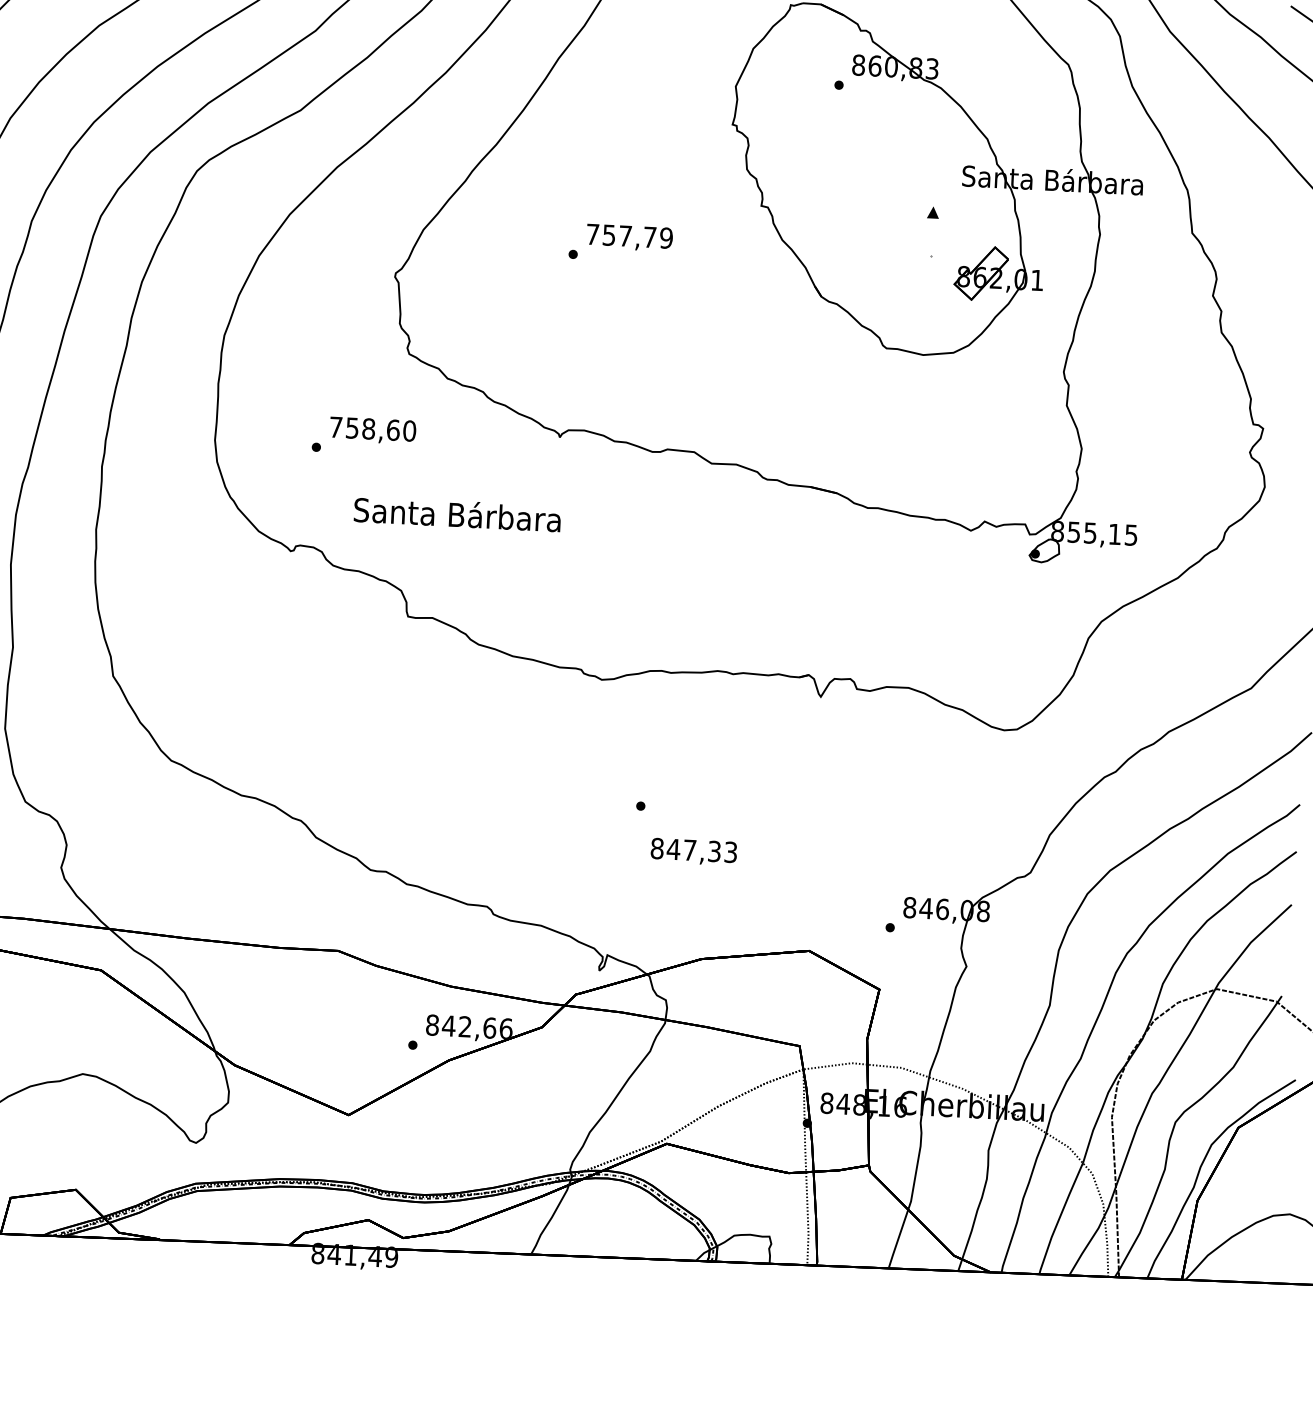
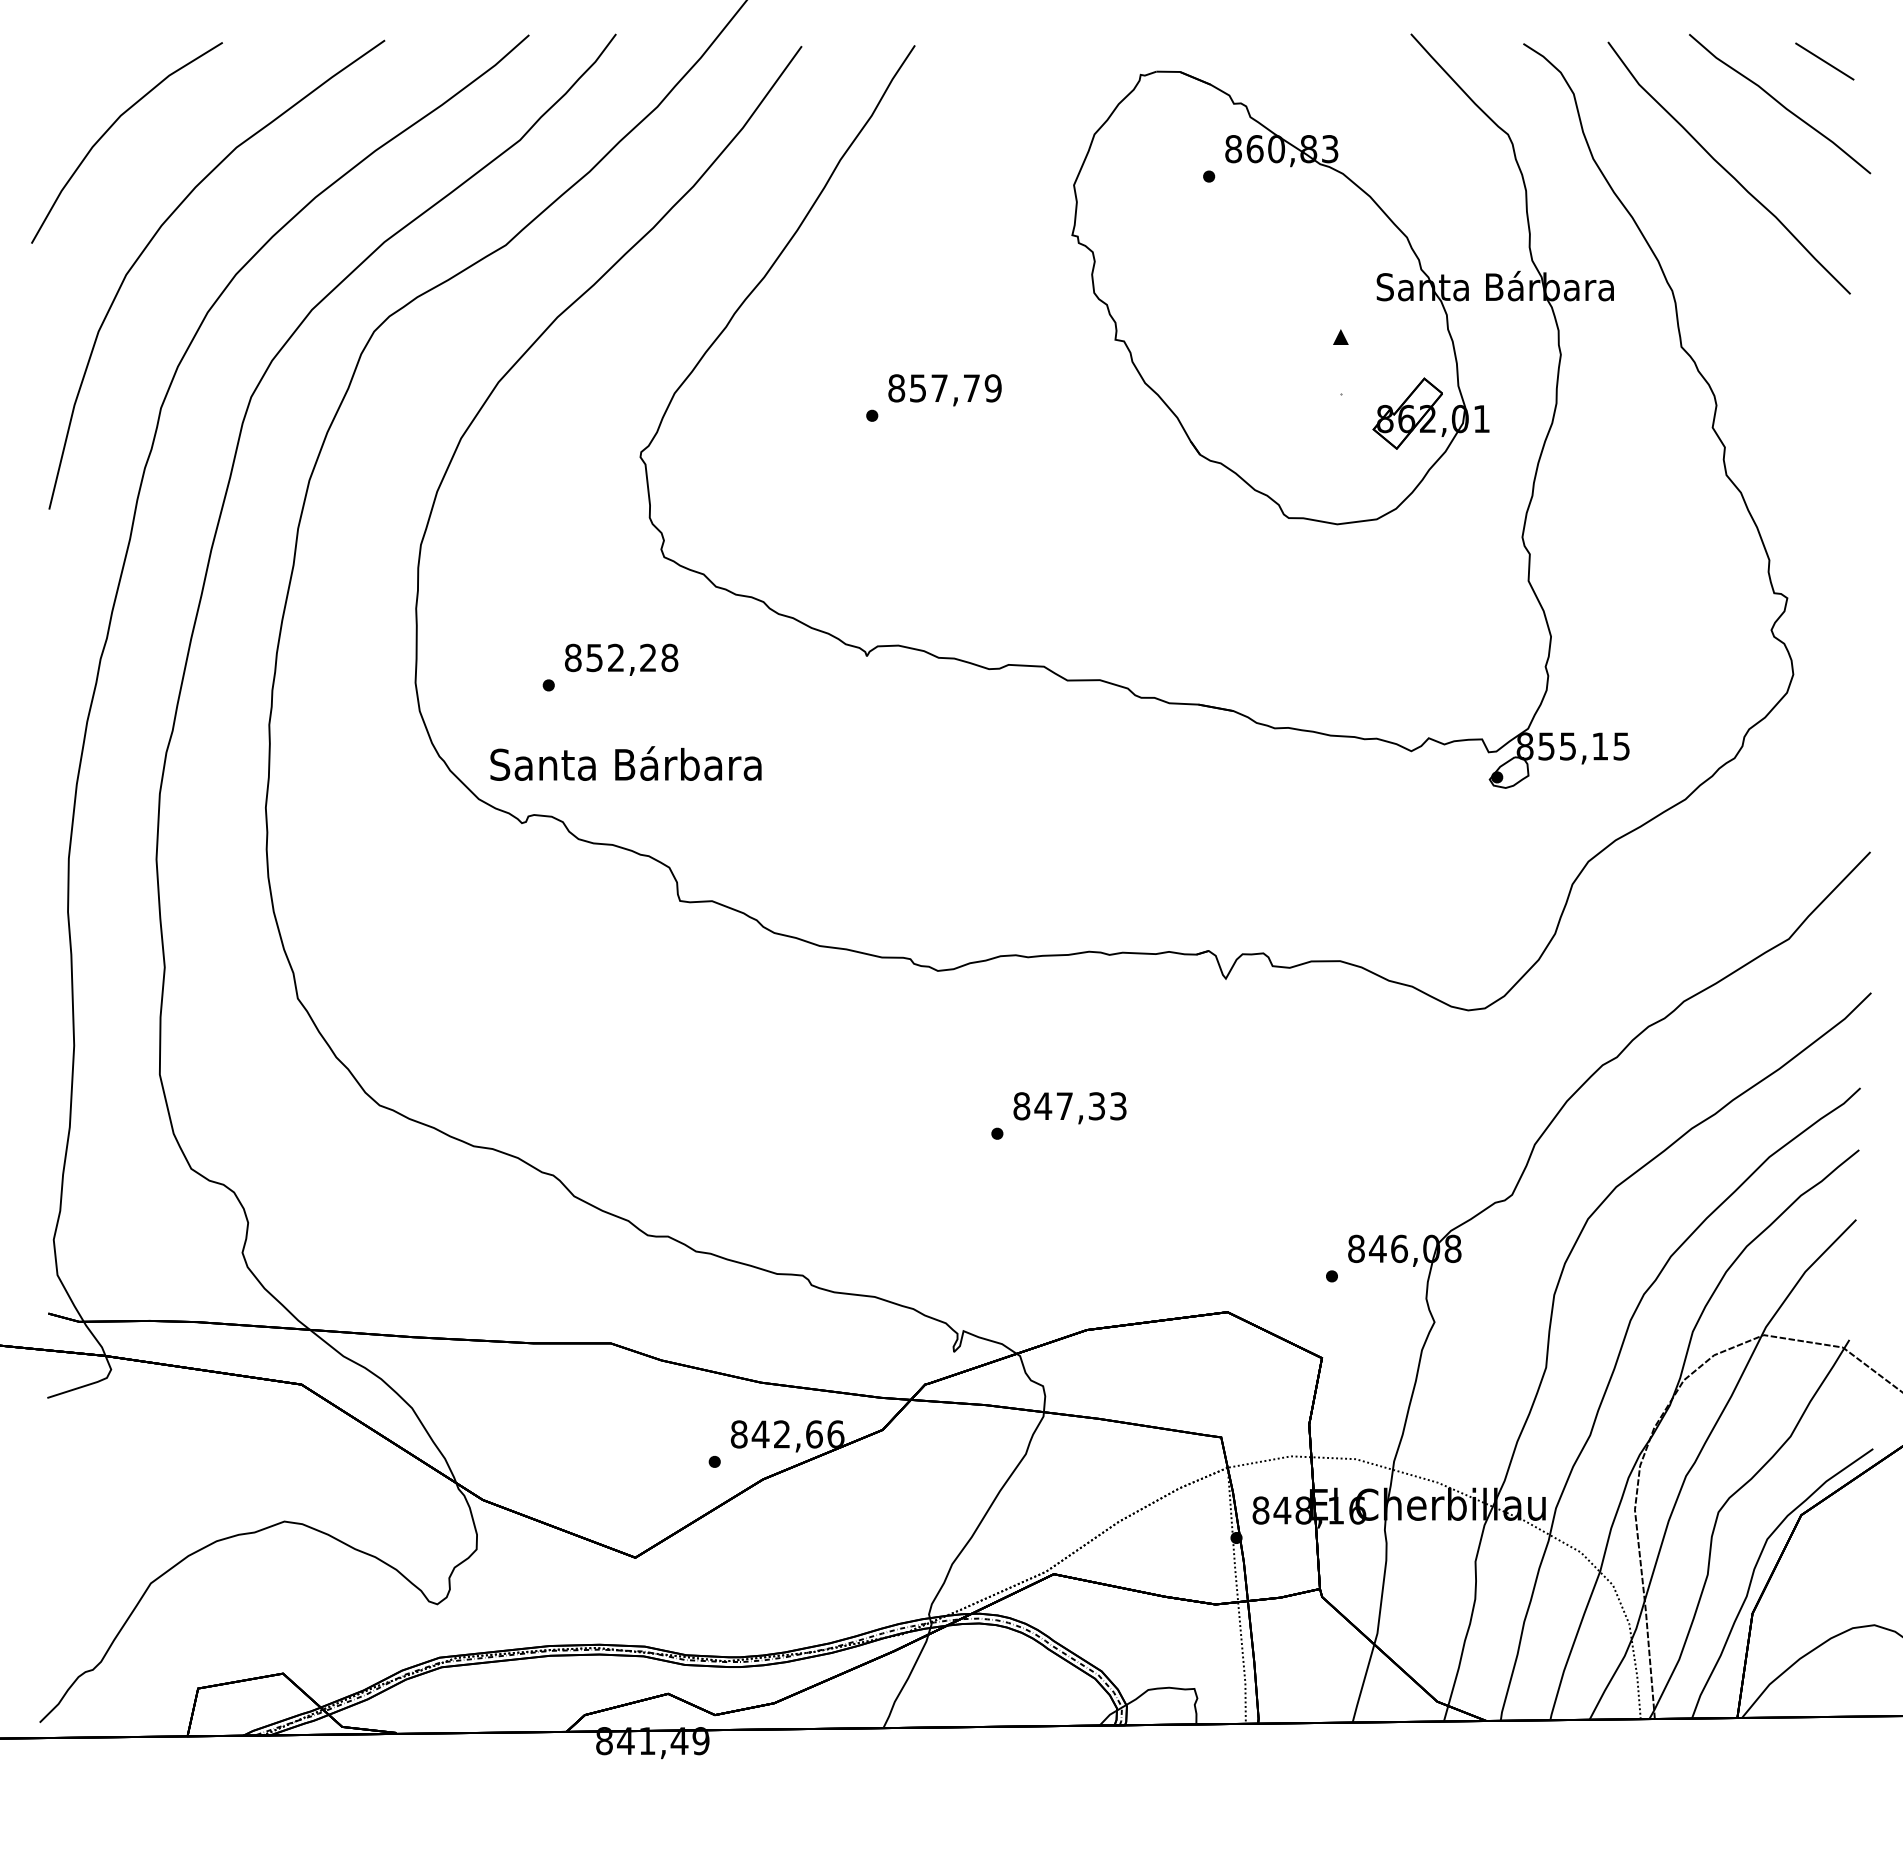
text: (592, 234) -> (896, 388), 757,79 -> 857,79
text: (372, 428) -> (621, 657), 758,60 -> 852,28
text: (457, 514) -> (625, 763), moved
text: (693, 852) -> (1069, 1108), moved

